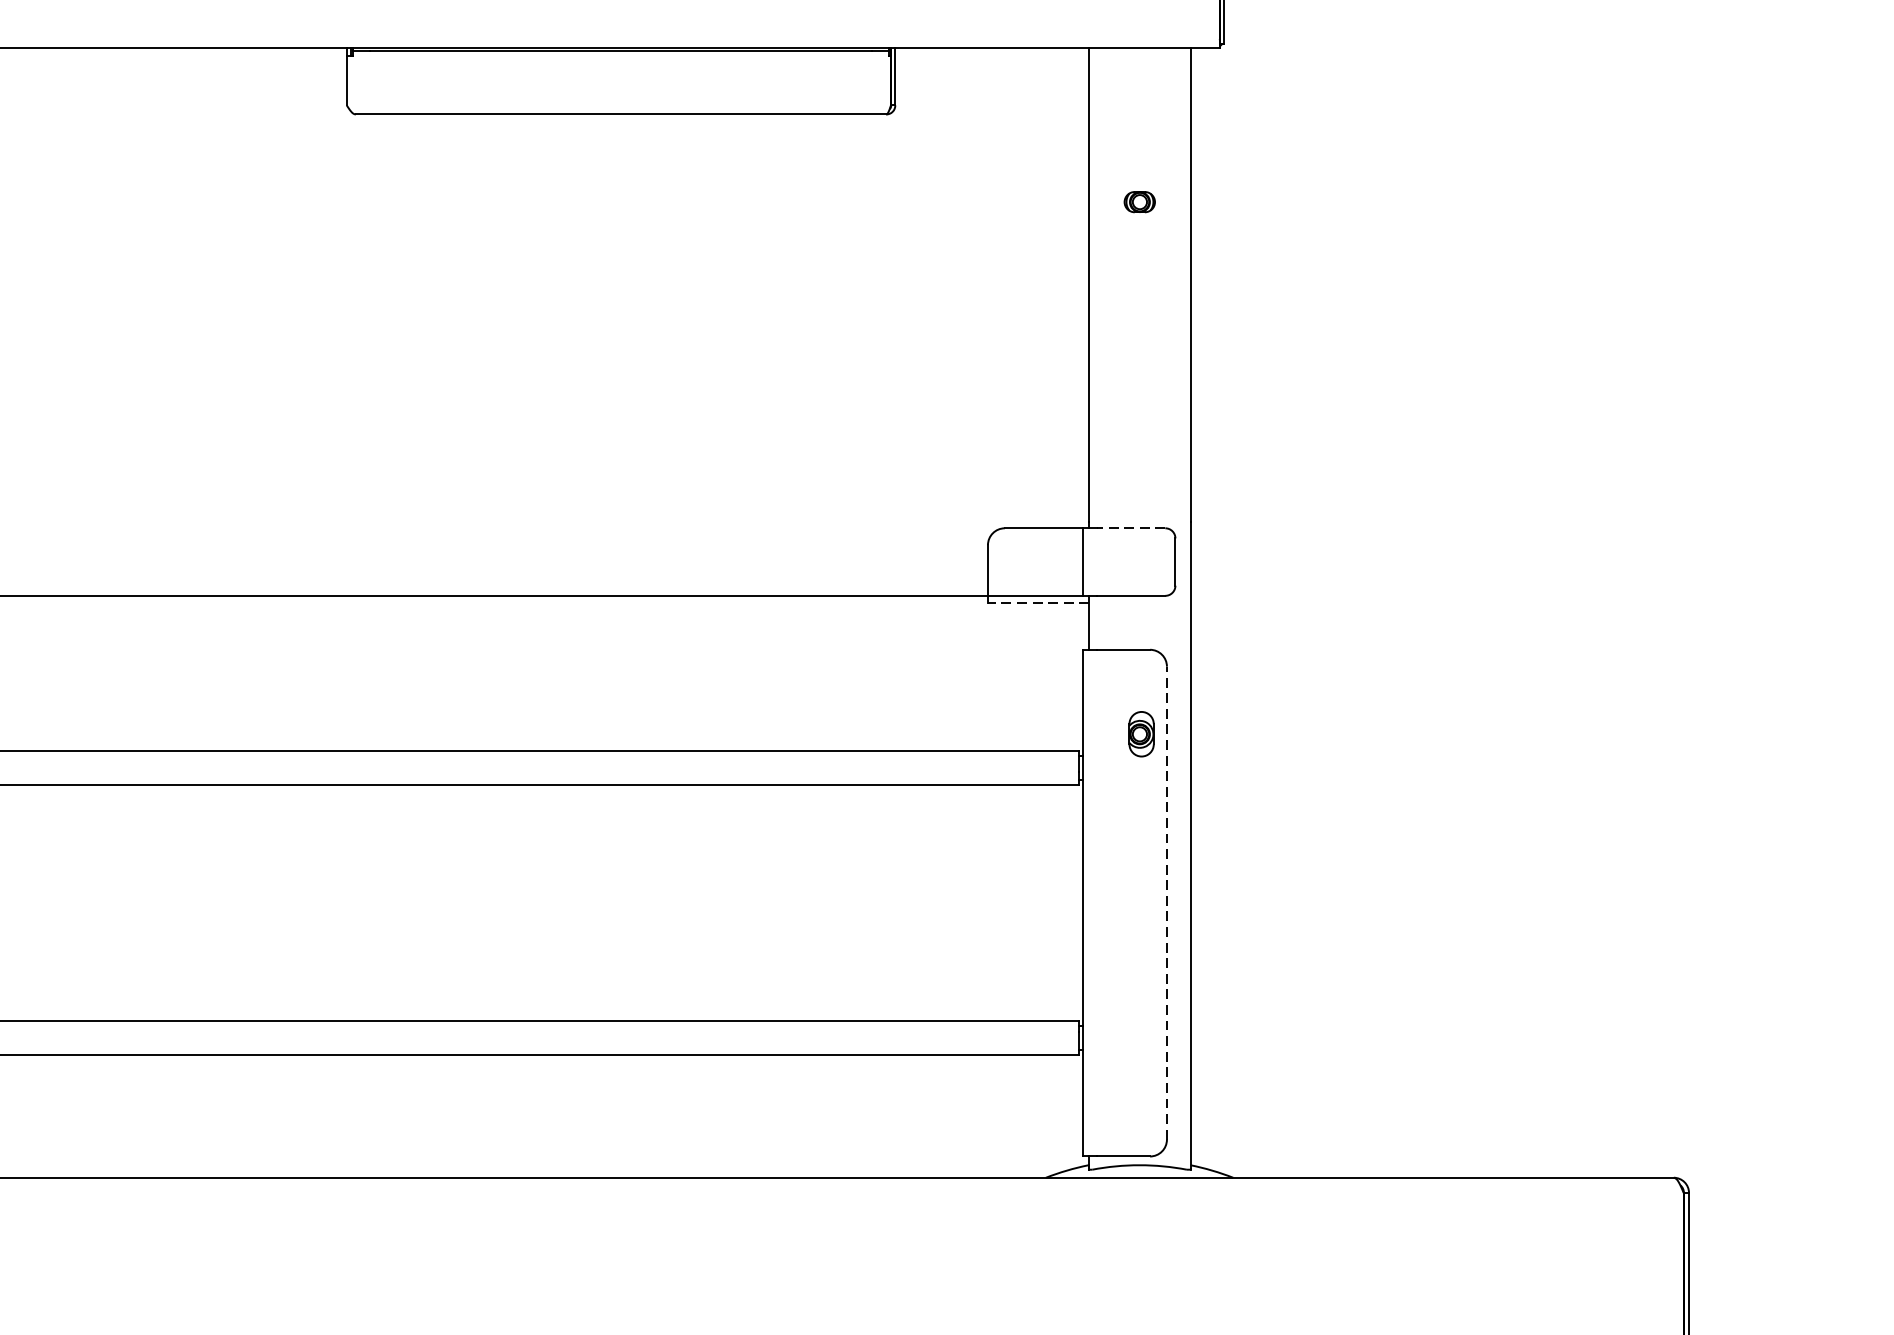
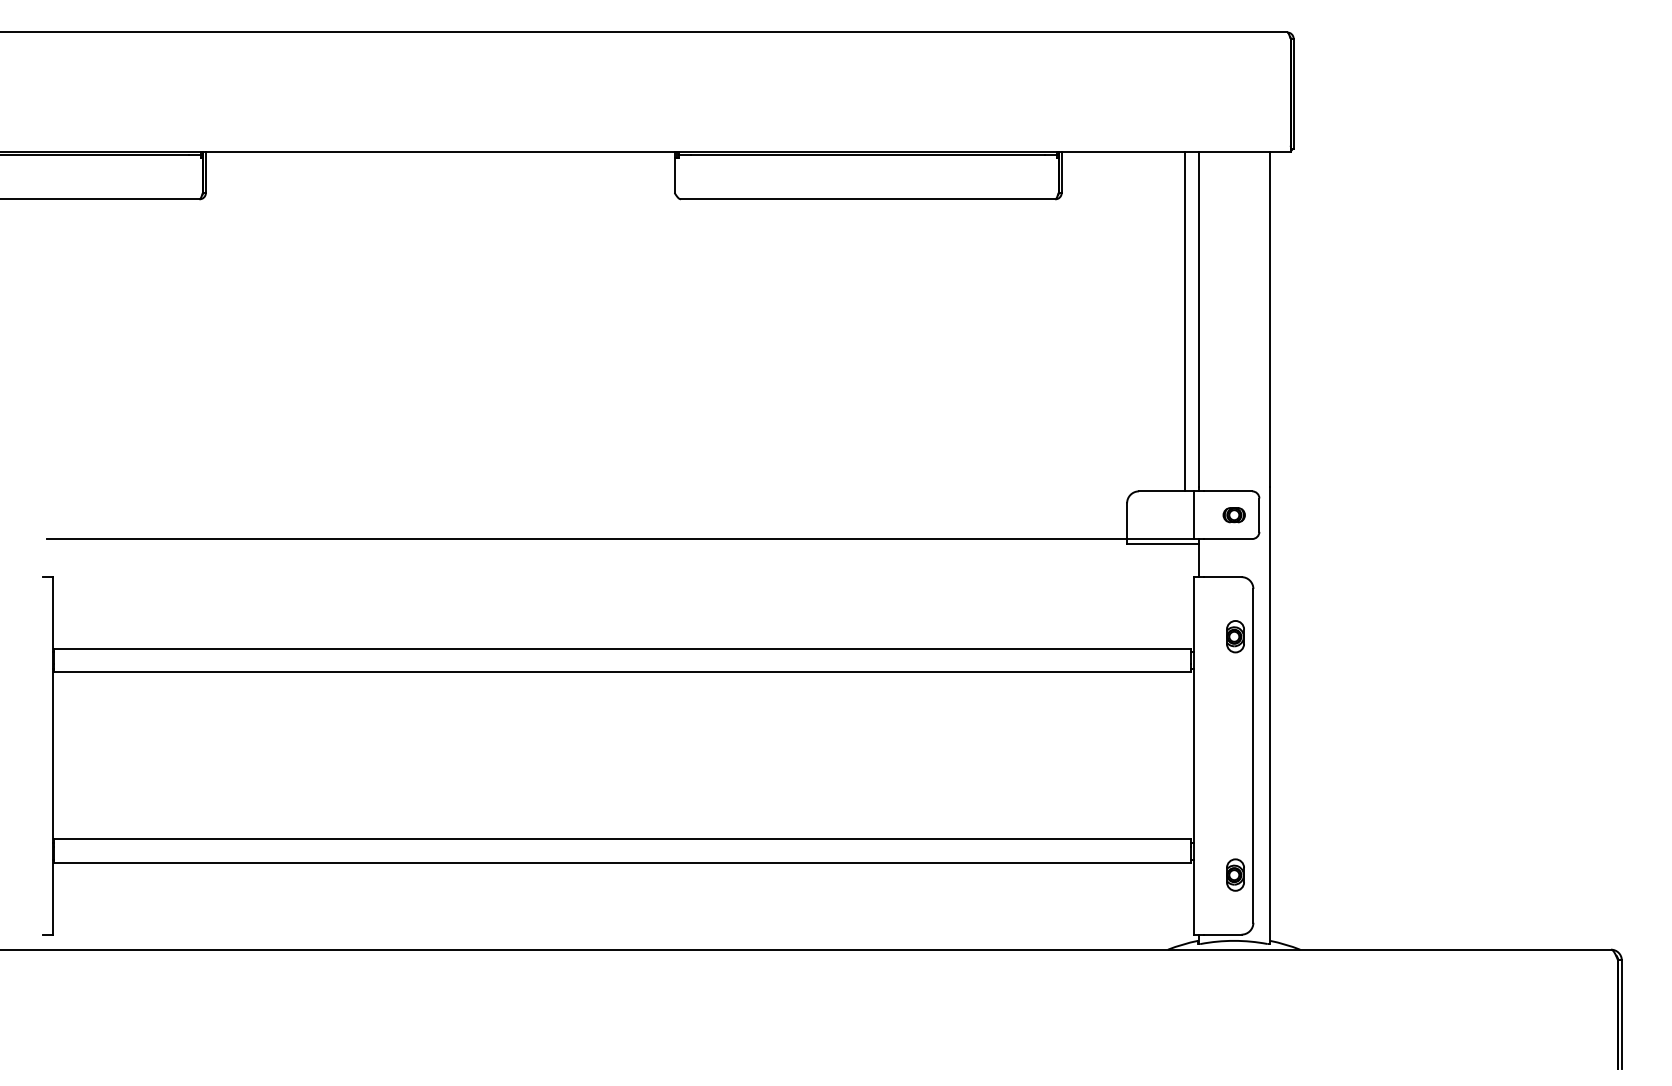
part: (1138, 202) -> (1233, 515), moved
line: (1070, 287) -> (1185, 321), added
line: (1130, 528) -> (1227, 491), dashed -> solid
line: (1038, 602) -> (1162, 543), dashed -> solid
line: (1167, 902) -> (1253, 755), dashed -> solid
part: (1141, 1071) -> (1235, 874), added

